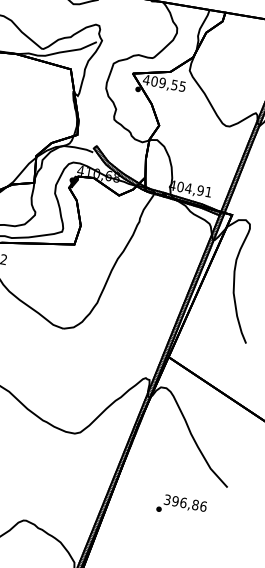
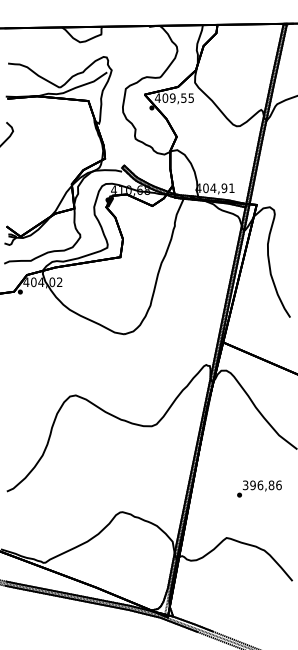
text: (181, 506) -> (259, 488), moved

